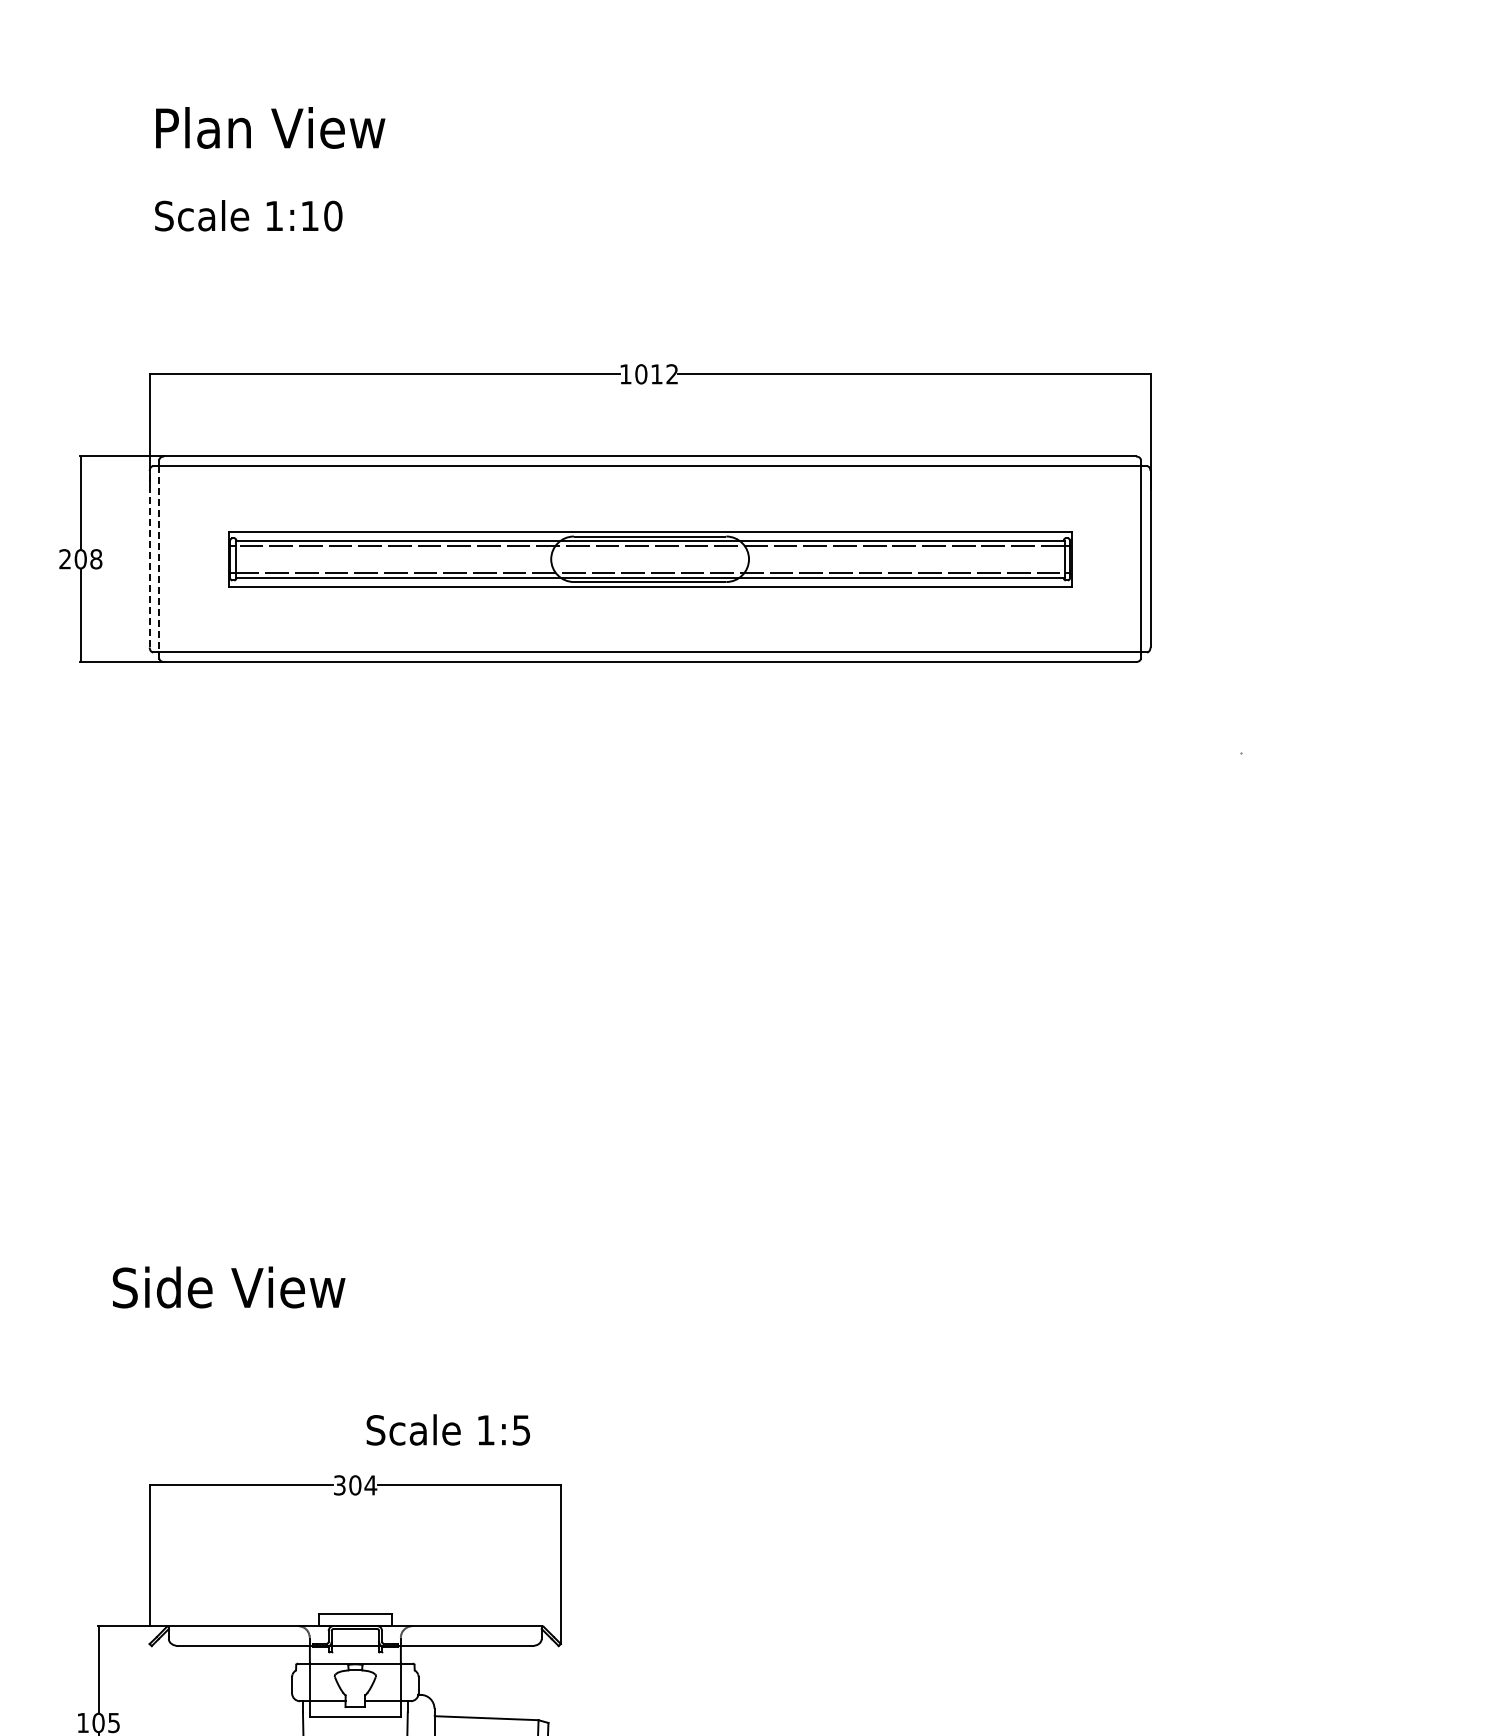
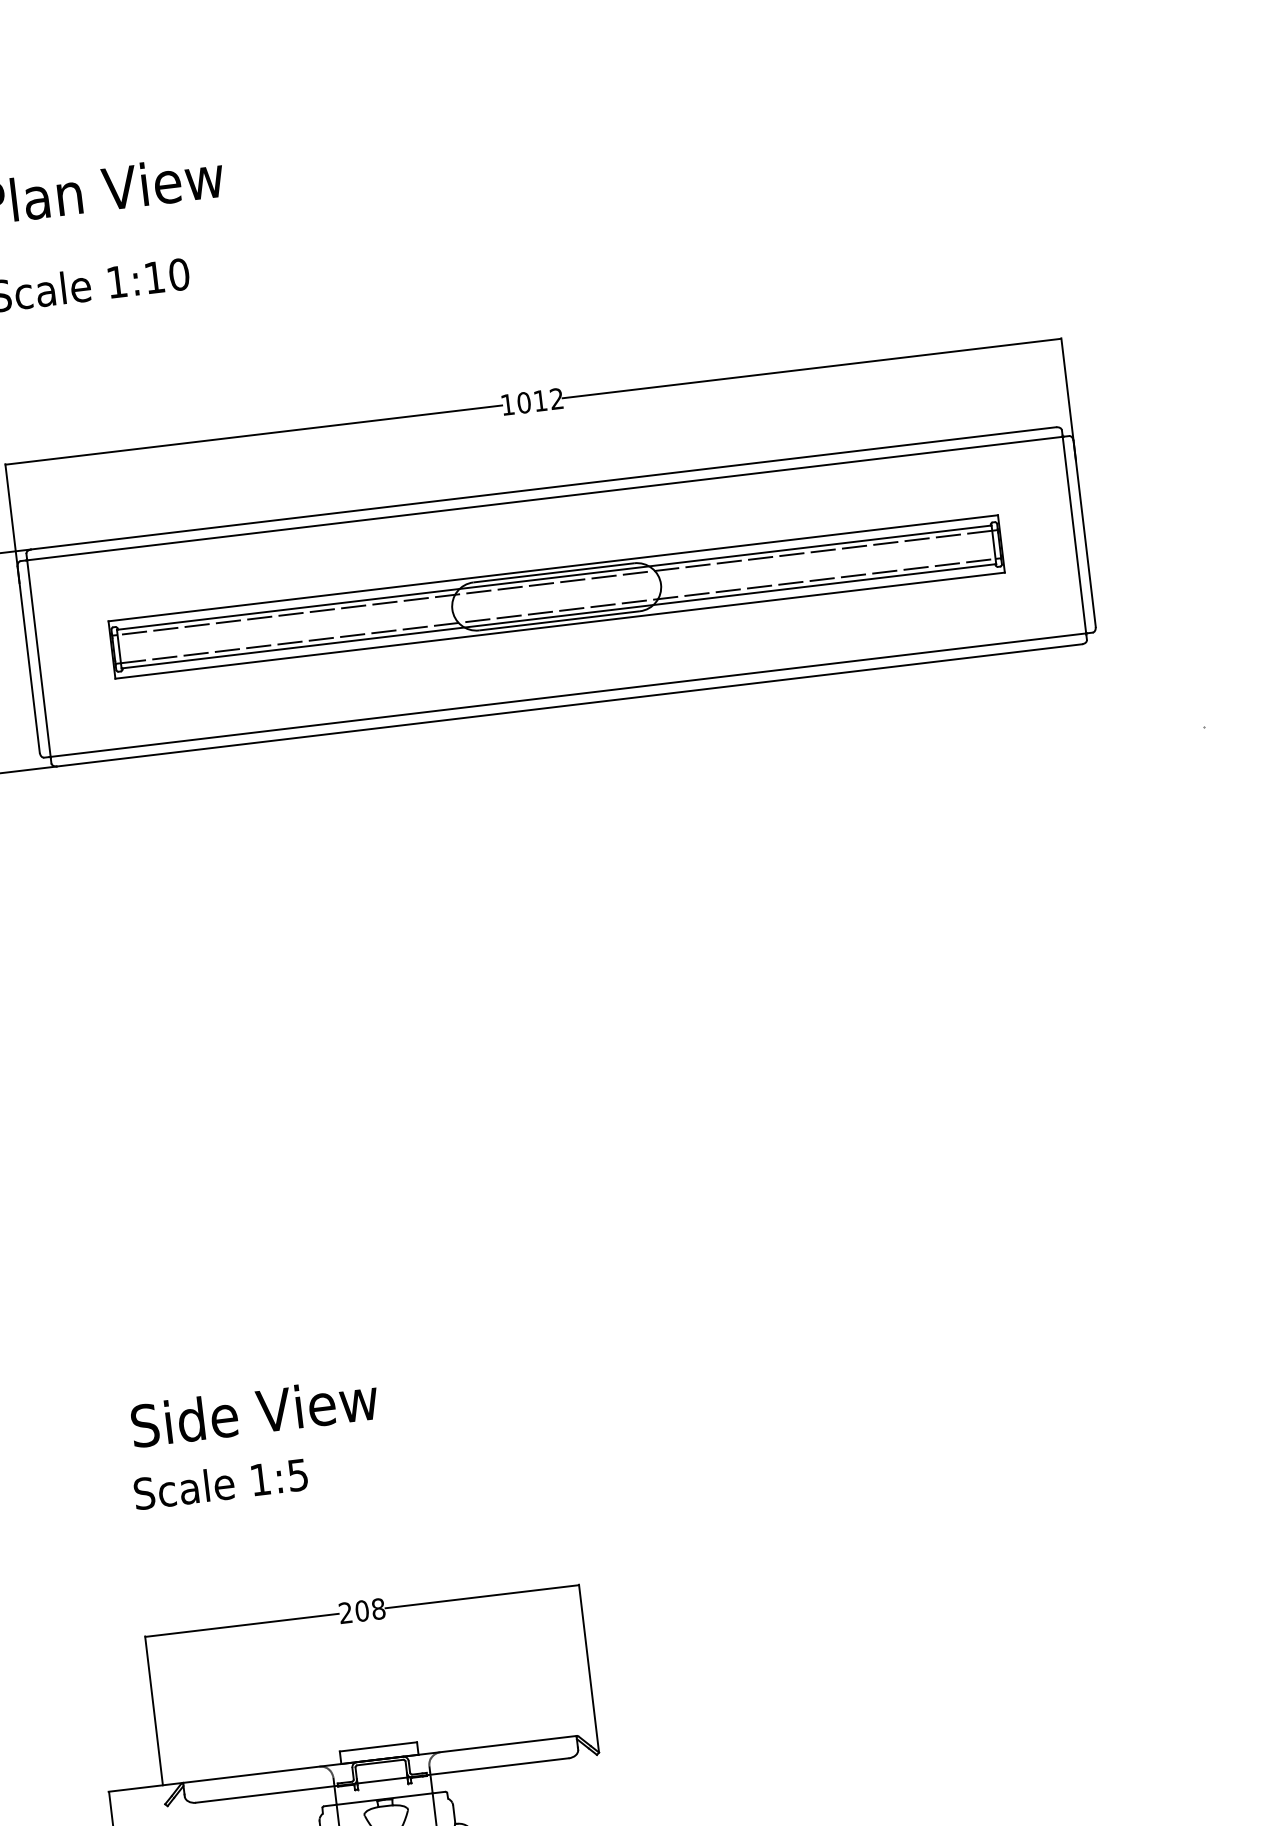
line: (149, 558) -> (28, 659), dashed -> solid
line: (159, 559) -> (39, 658), dashed -> solid
text: (228, 1287) -> (254, 1412), moved
text: (447, 1429) -> (219, 1483), moved
text: (355, 1485) -> (362, 1611), 304 -> 208

